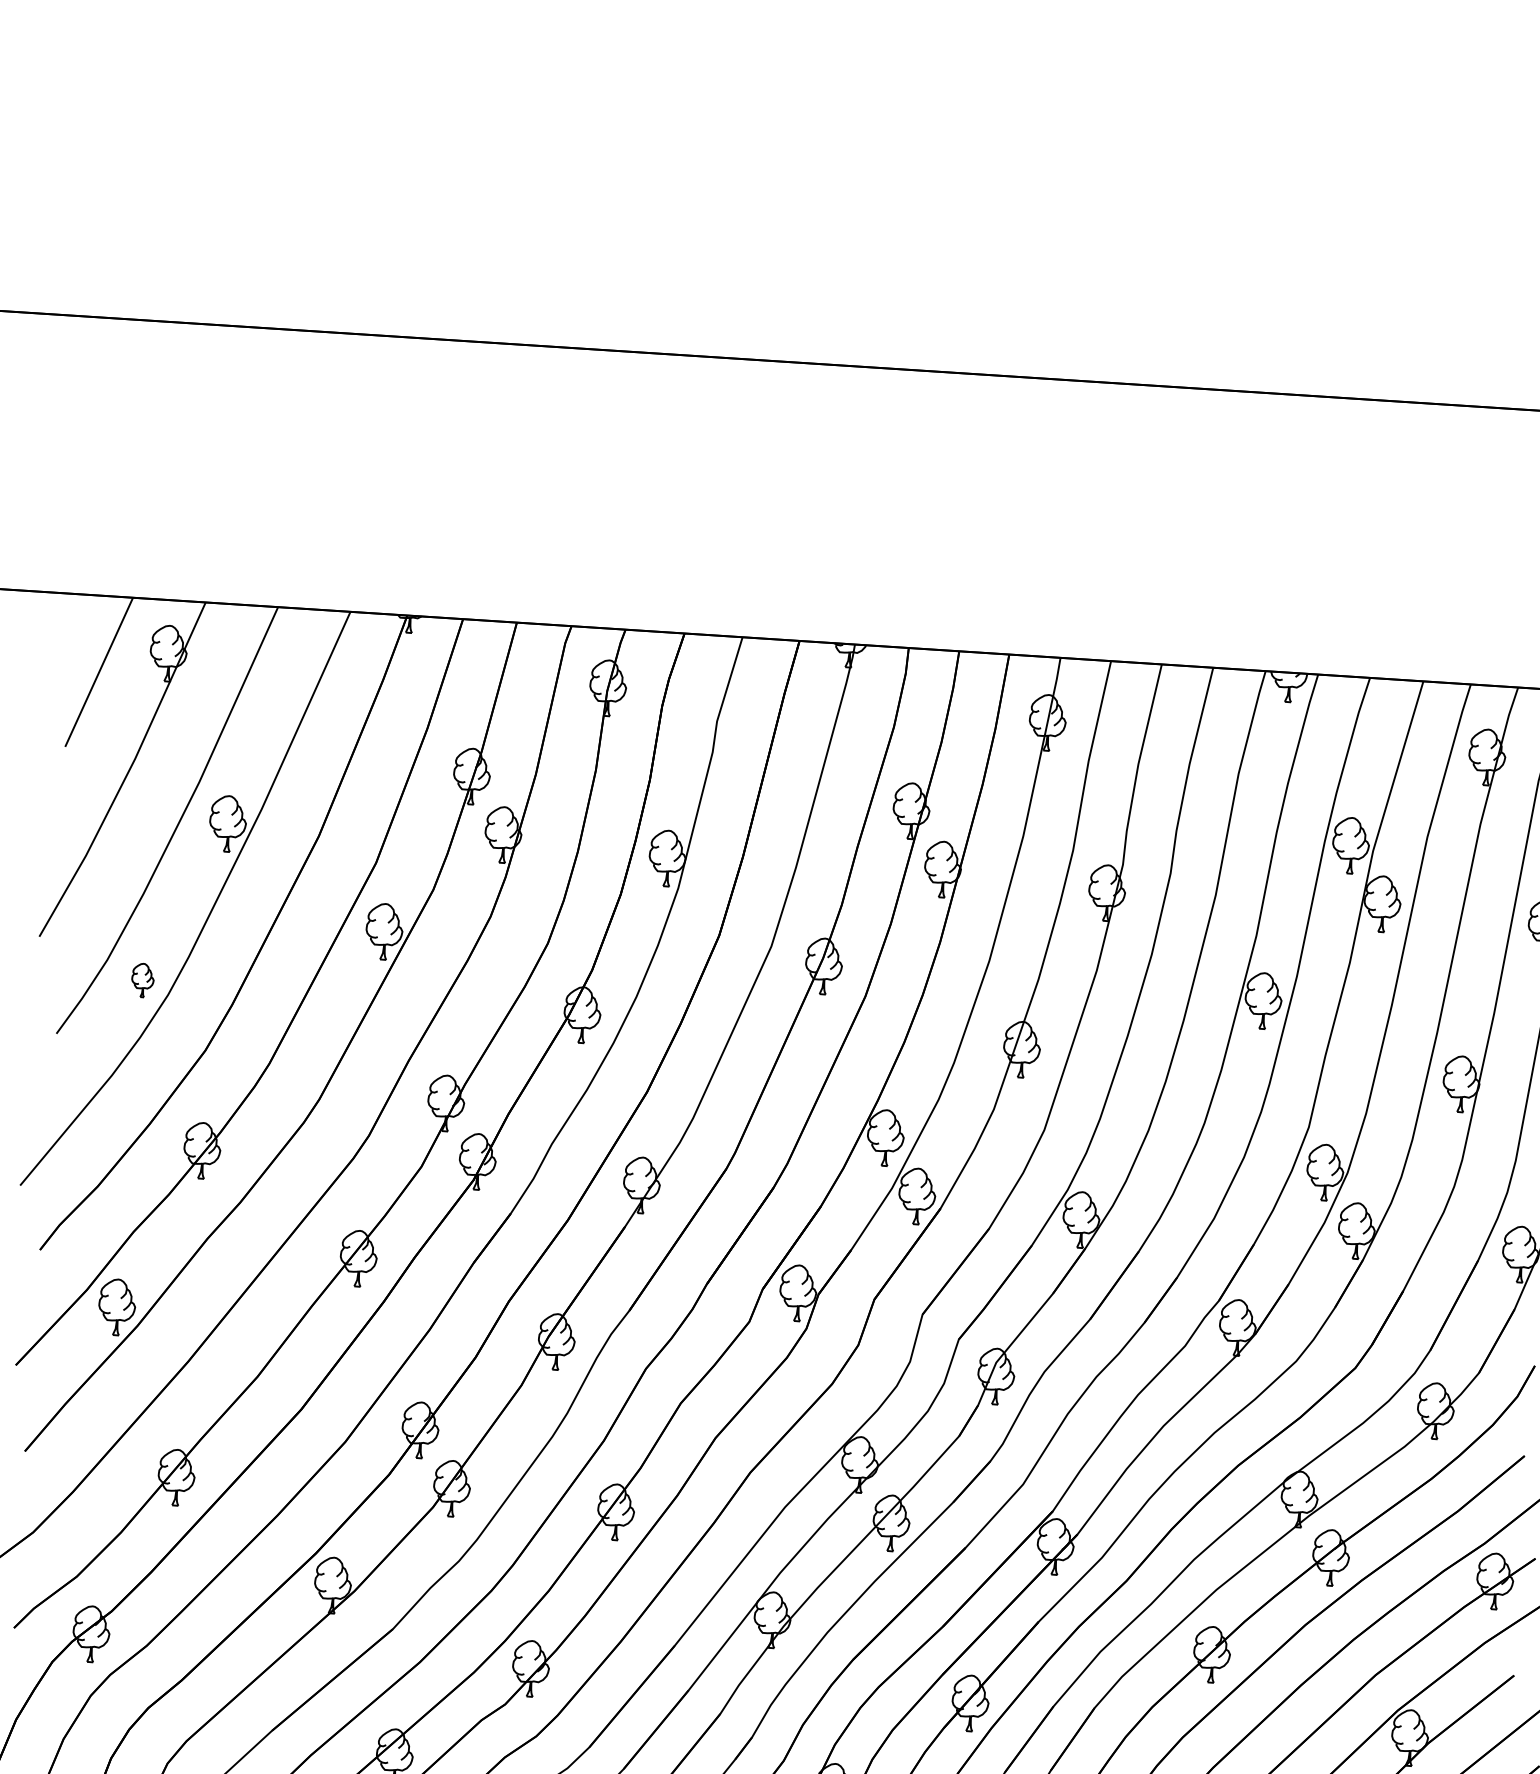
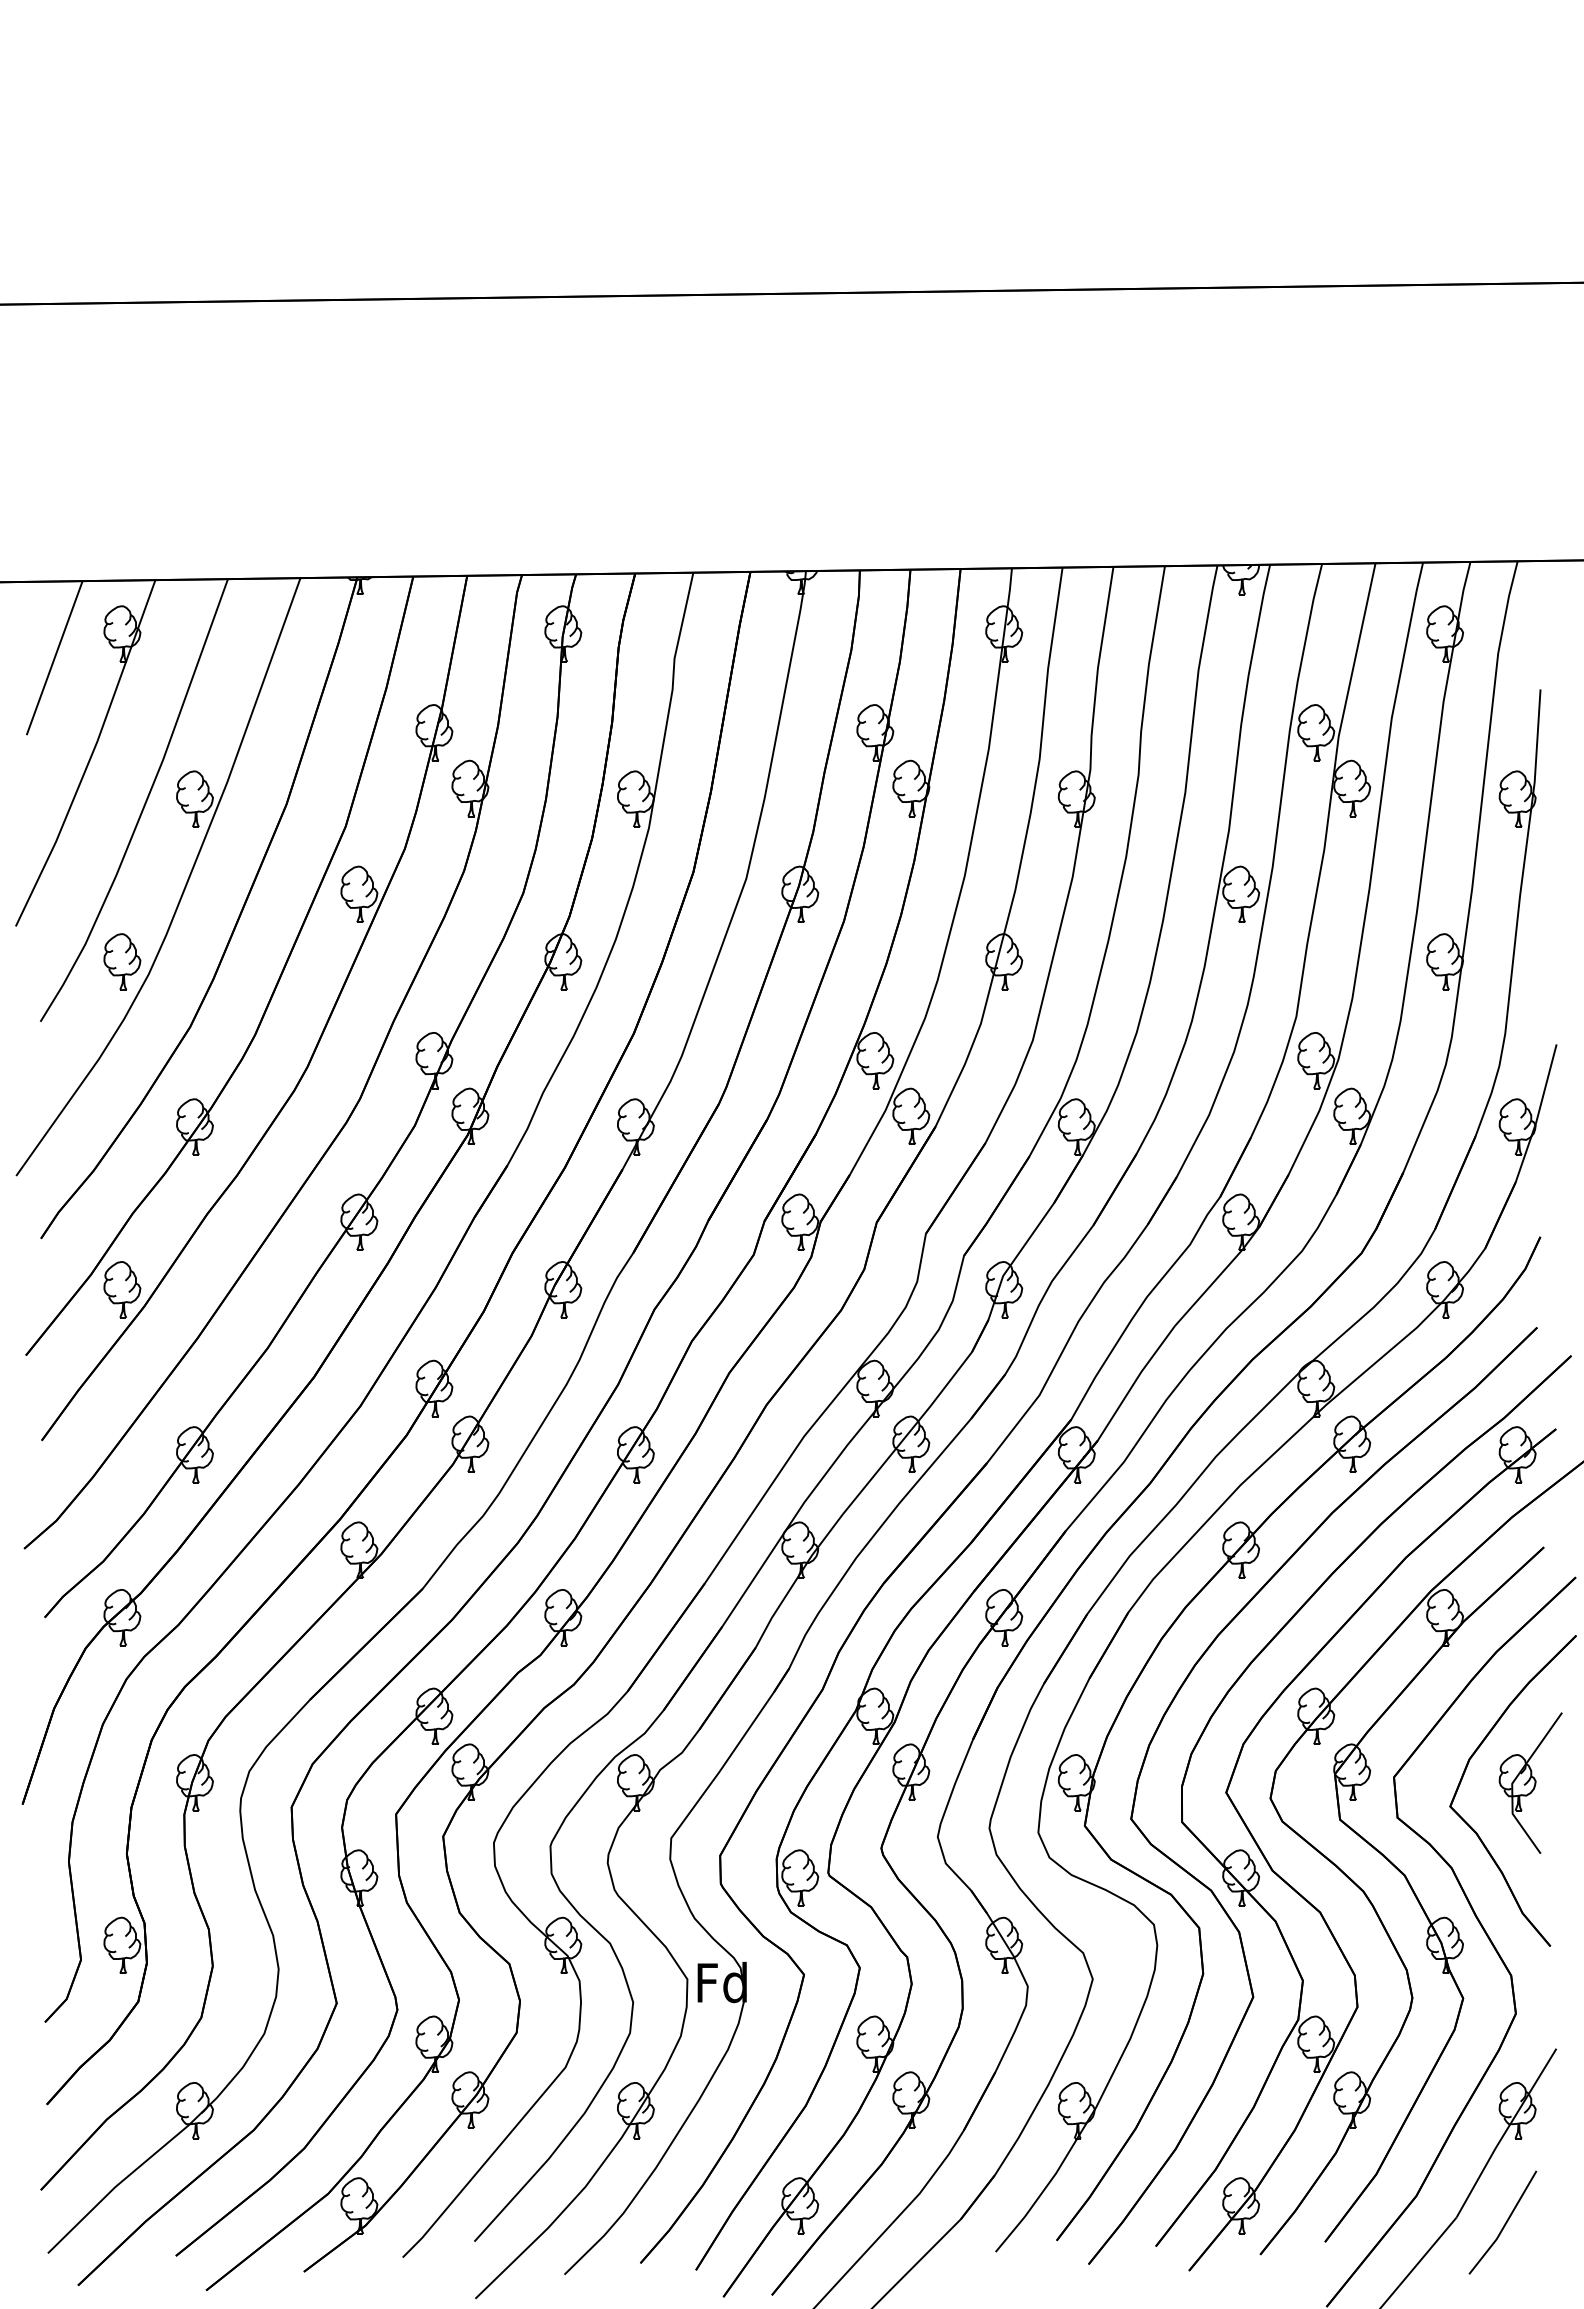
part: (142, 980) -> (122, 961), size x1.67

